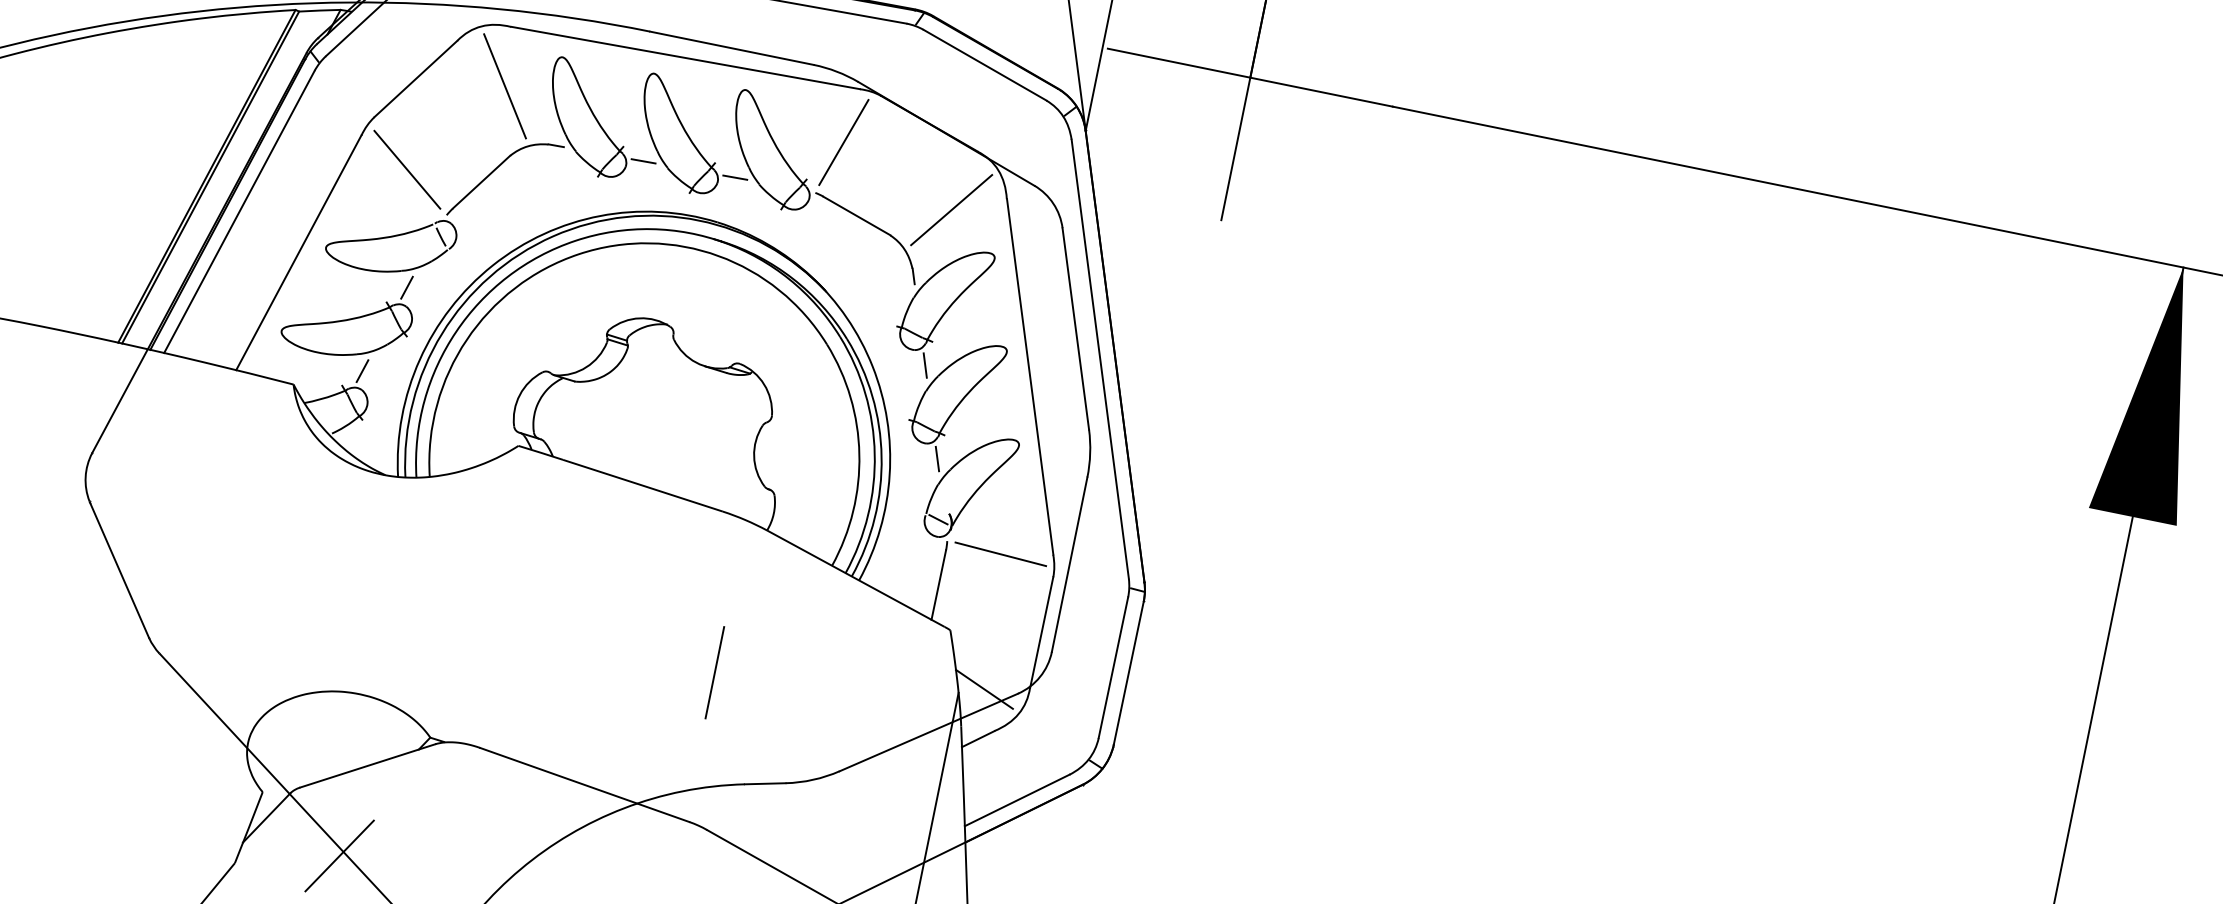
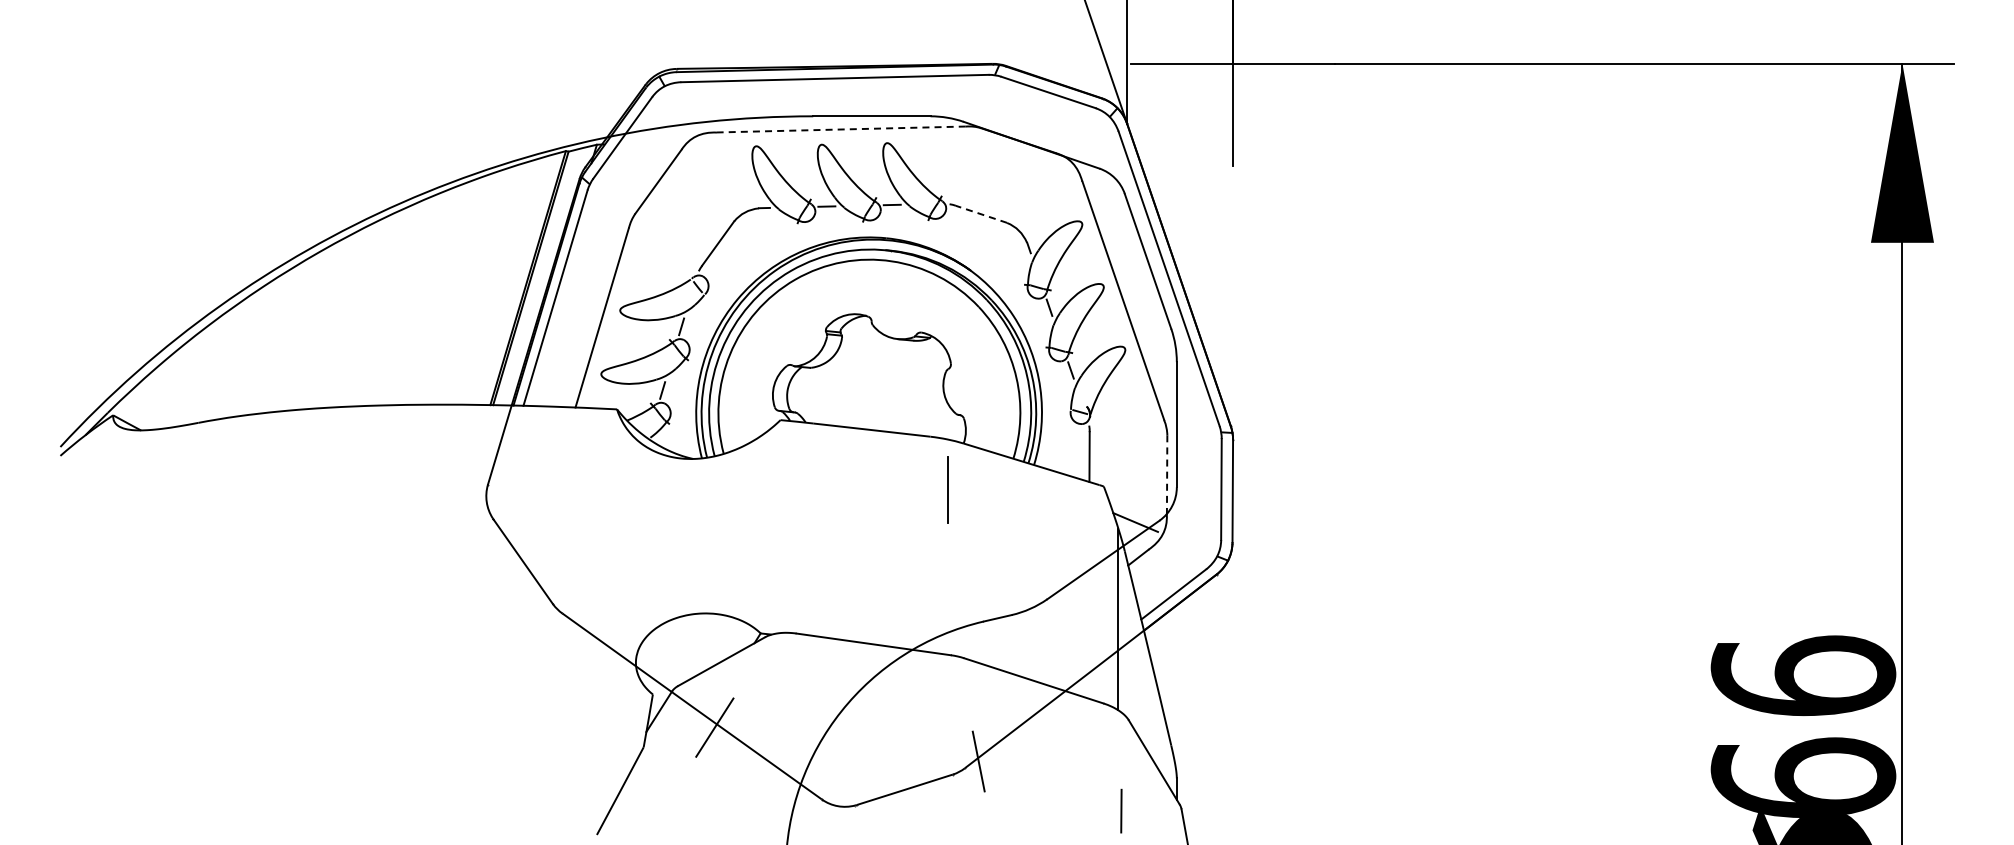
line: (684, 57) -> (840, 129), solid -> dashed
line: (504, 86) -> (720, 174), removed
line: (844, 142) -> (962, 165), removed
line: (407, 169) -> (665, 245), removed
line: (951, 209) -> (1045, 196), removed
line: (856, 216) -> (981, 214), solid -> dashed
line: (1000, 553) -> (1127, 426), removed
line: (1042, 632) -> (1167, 475), solid -> dashed
line: (714, 672) -> (947, 489), moved

